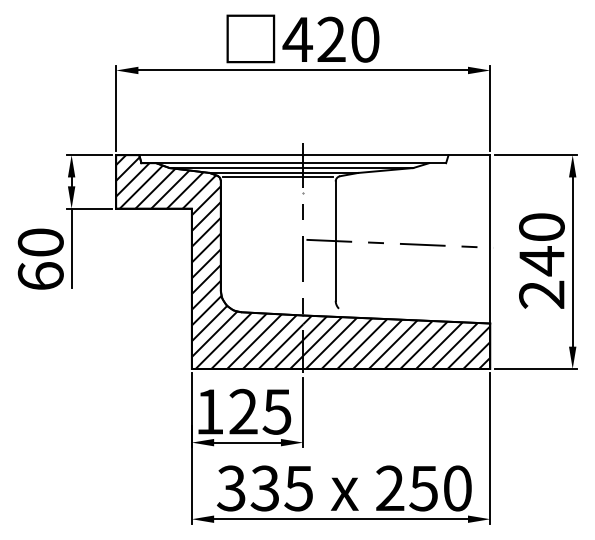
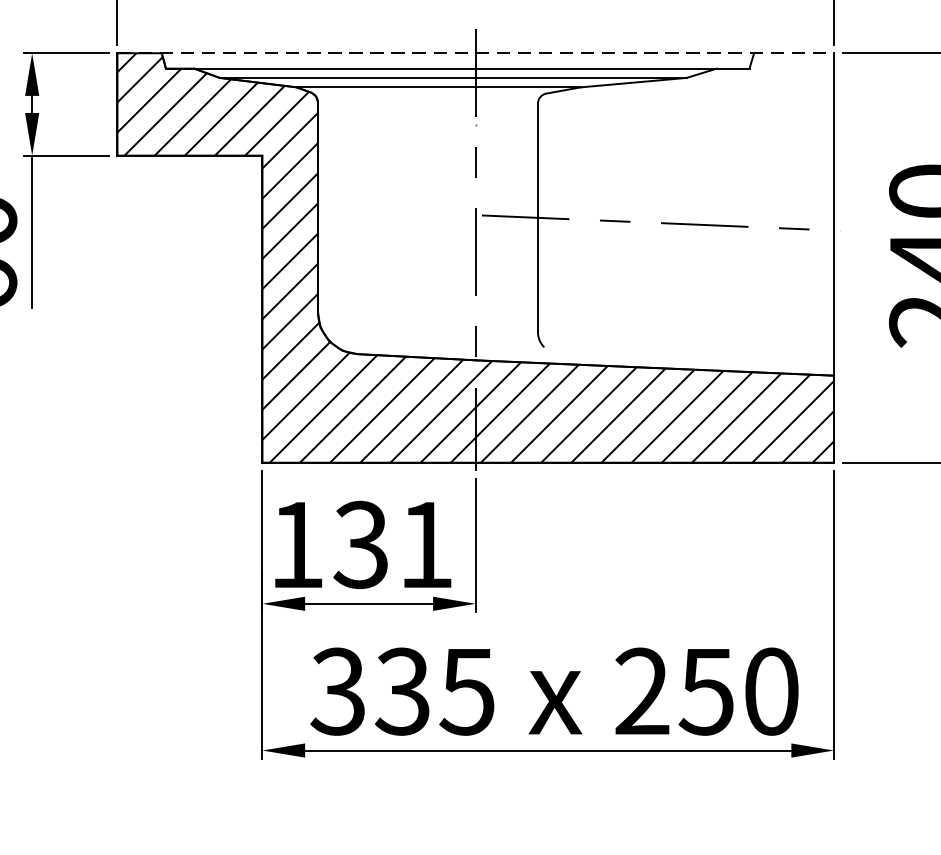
line: (303, 155) -> (476, 53), solid -> dashed
line: (277, 177) -> (426, 96), removed
text: (260, 411) -> (393, 544), 125 -> 131

